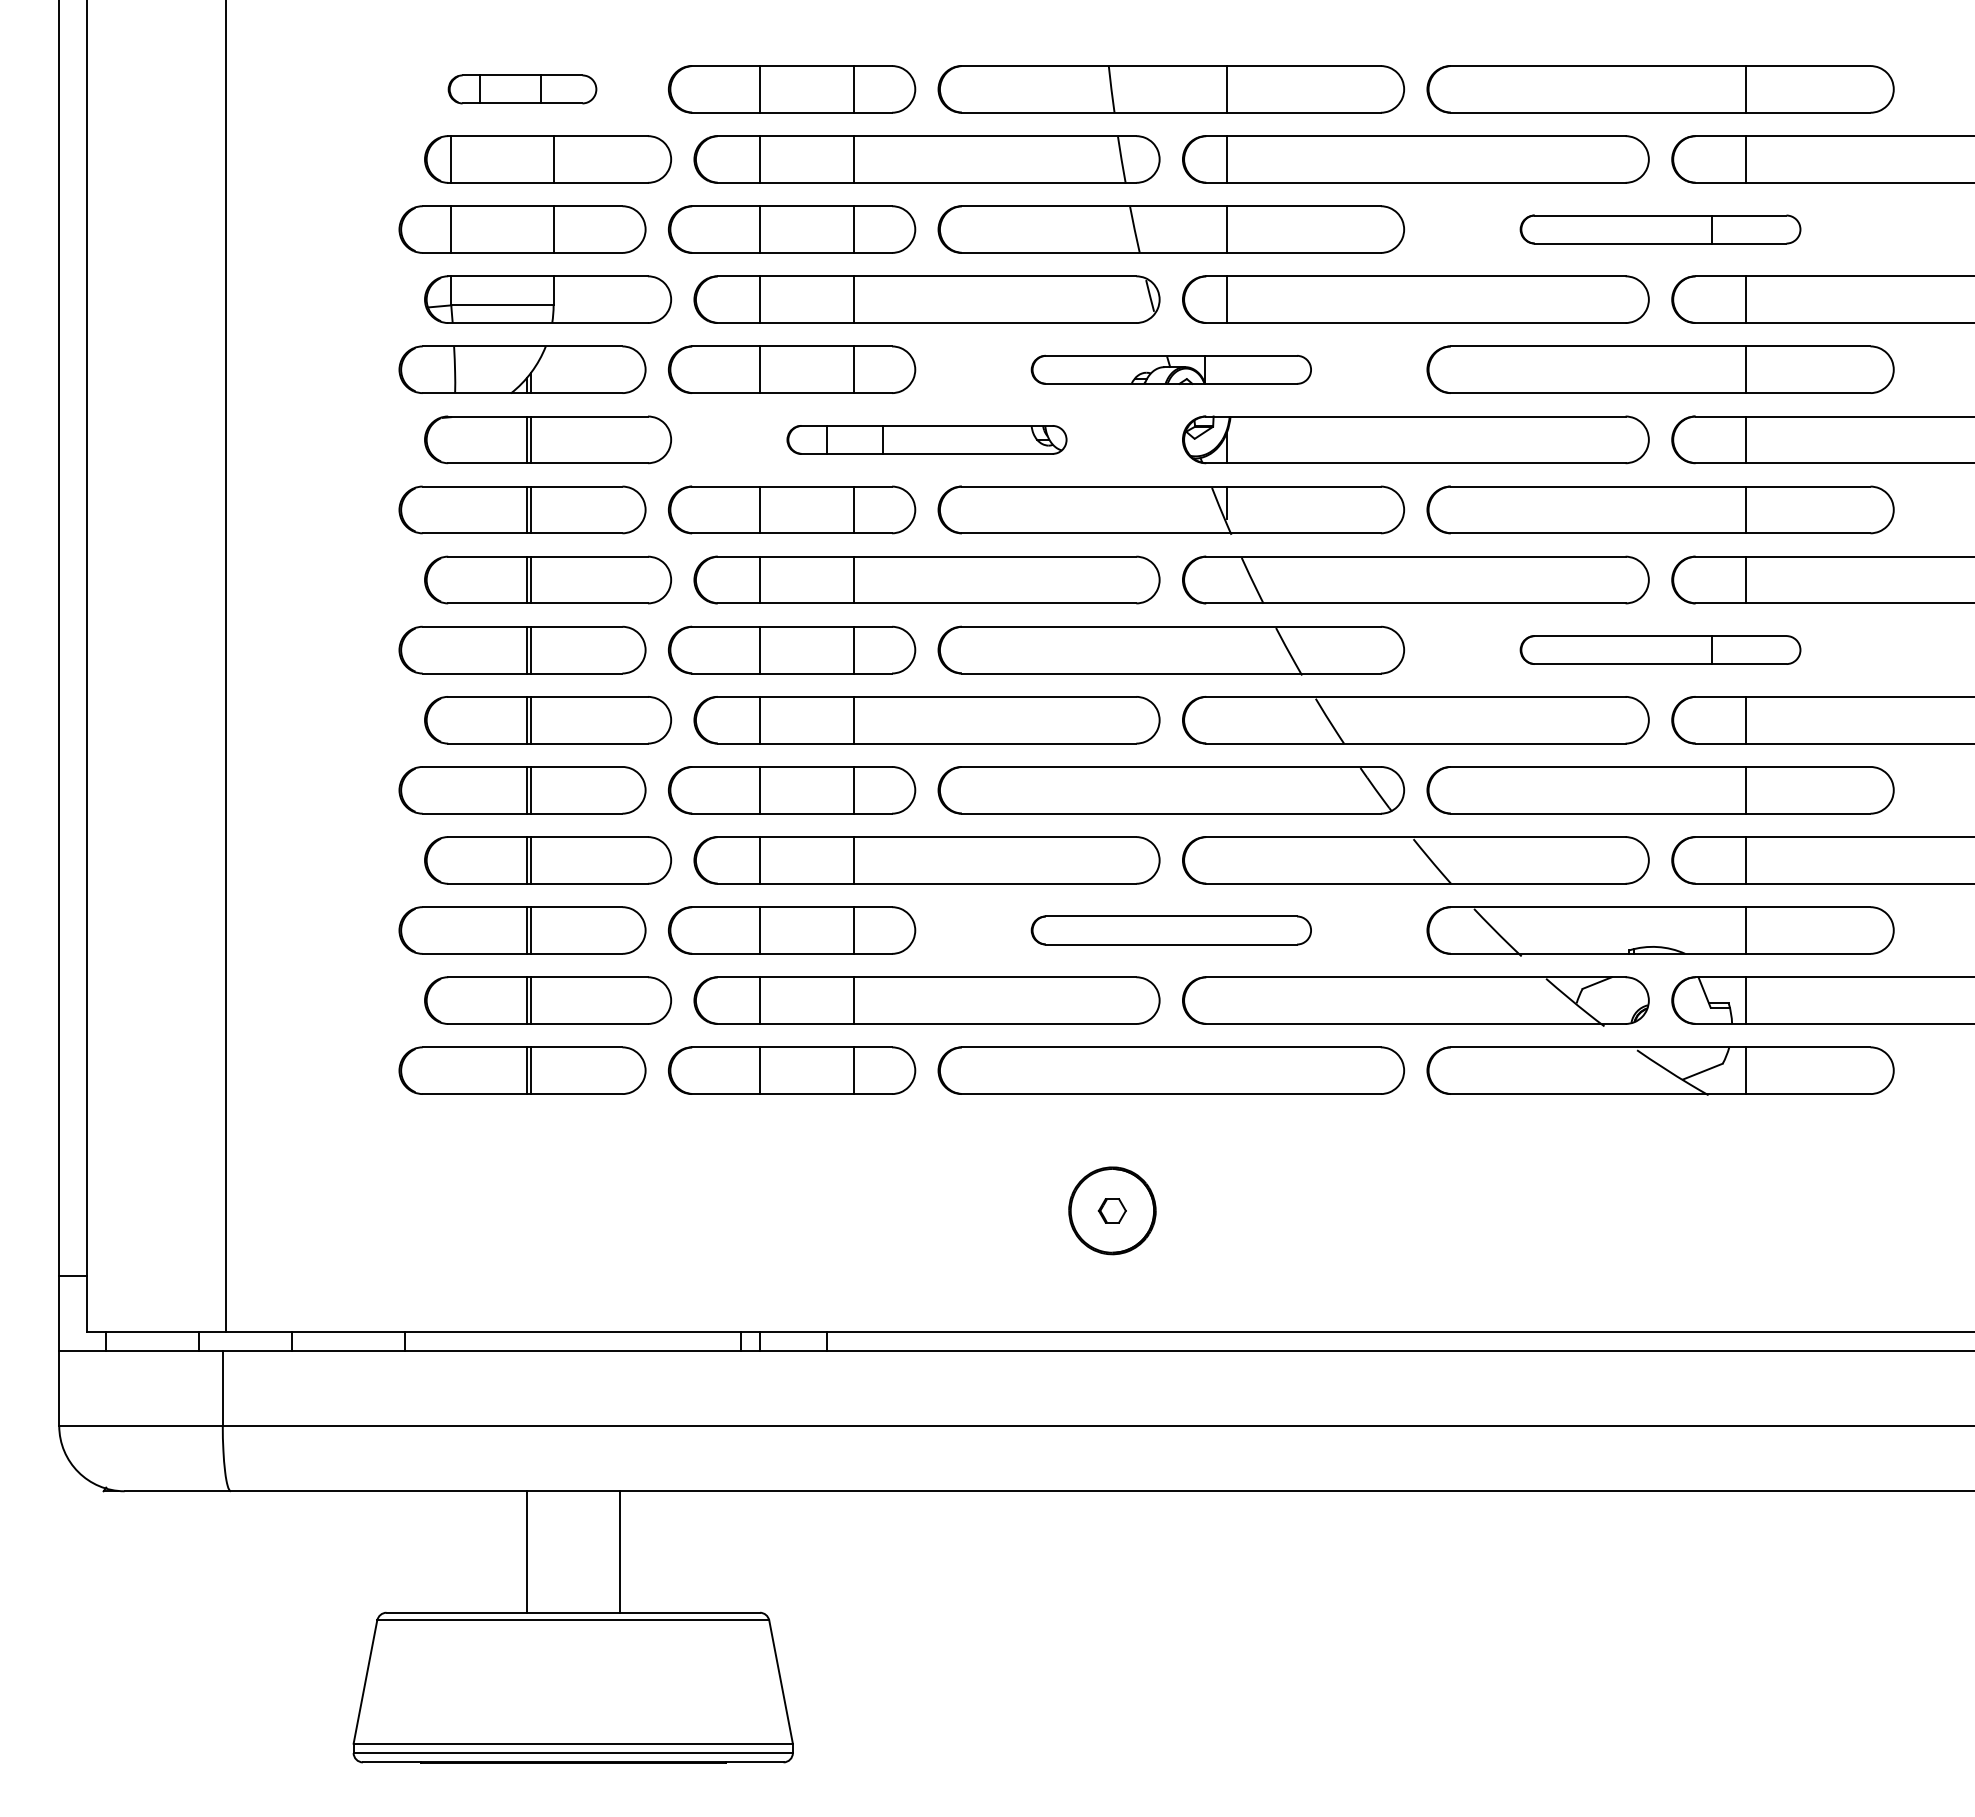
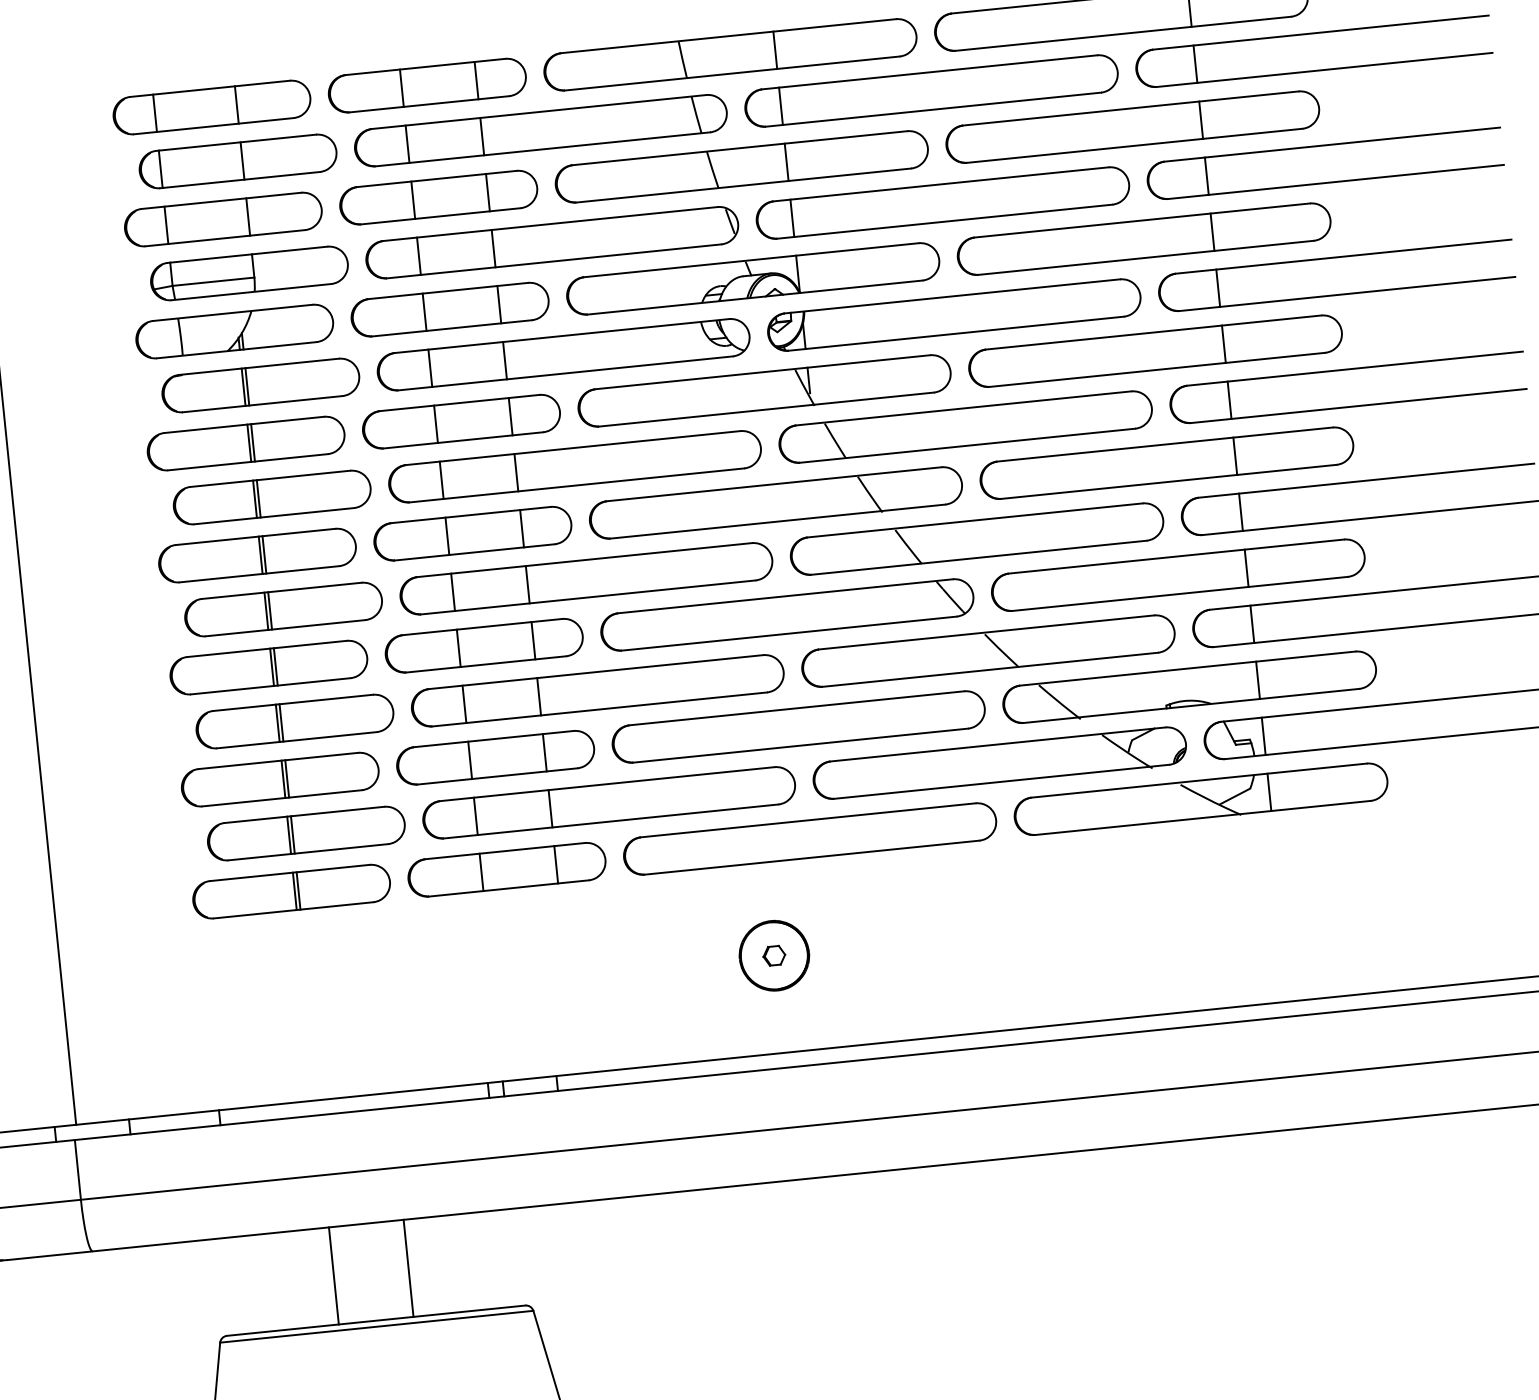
part: (522, 89) -> (211, 107), size x1.67
part: (1660, 229) -> (1132, 127), size x1.67
part: (1171, 369) -> (753, 278), size x1.67
part: (926, 439) -> (563, 354), size x1.67
part: (1660, 649) -> (1166, 462), size x1.67
part: (1171, 930) -> (798, 726), size x1.67

